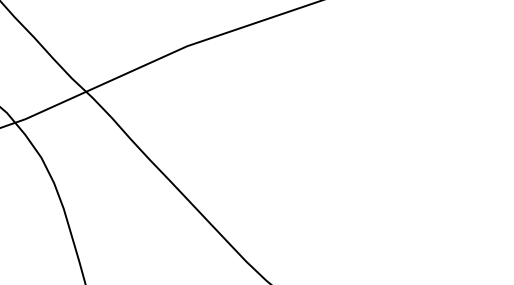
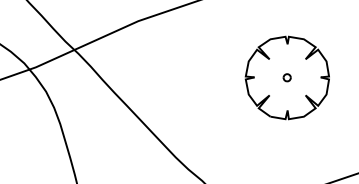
part: (421, 135) -> (286, 77), added

